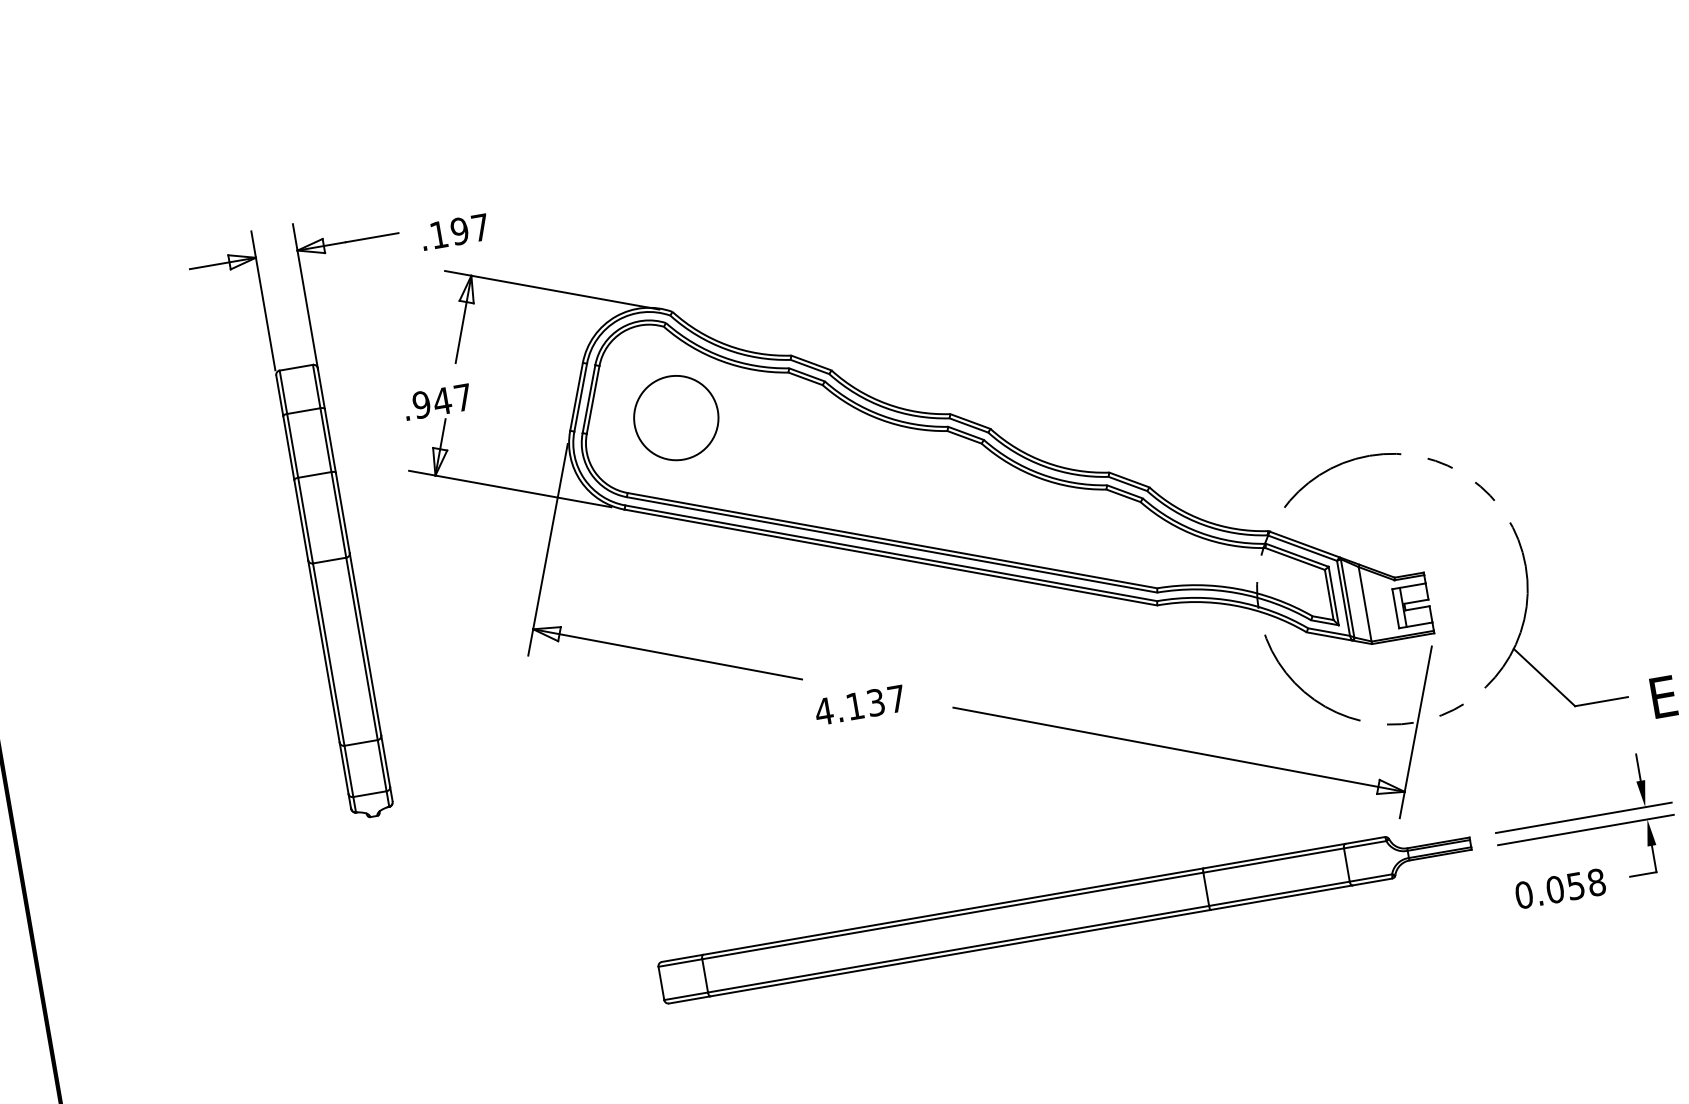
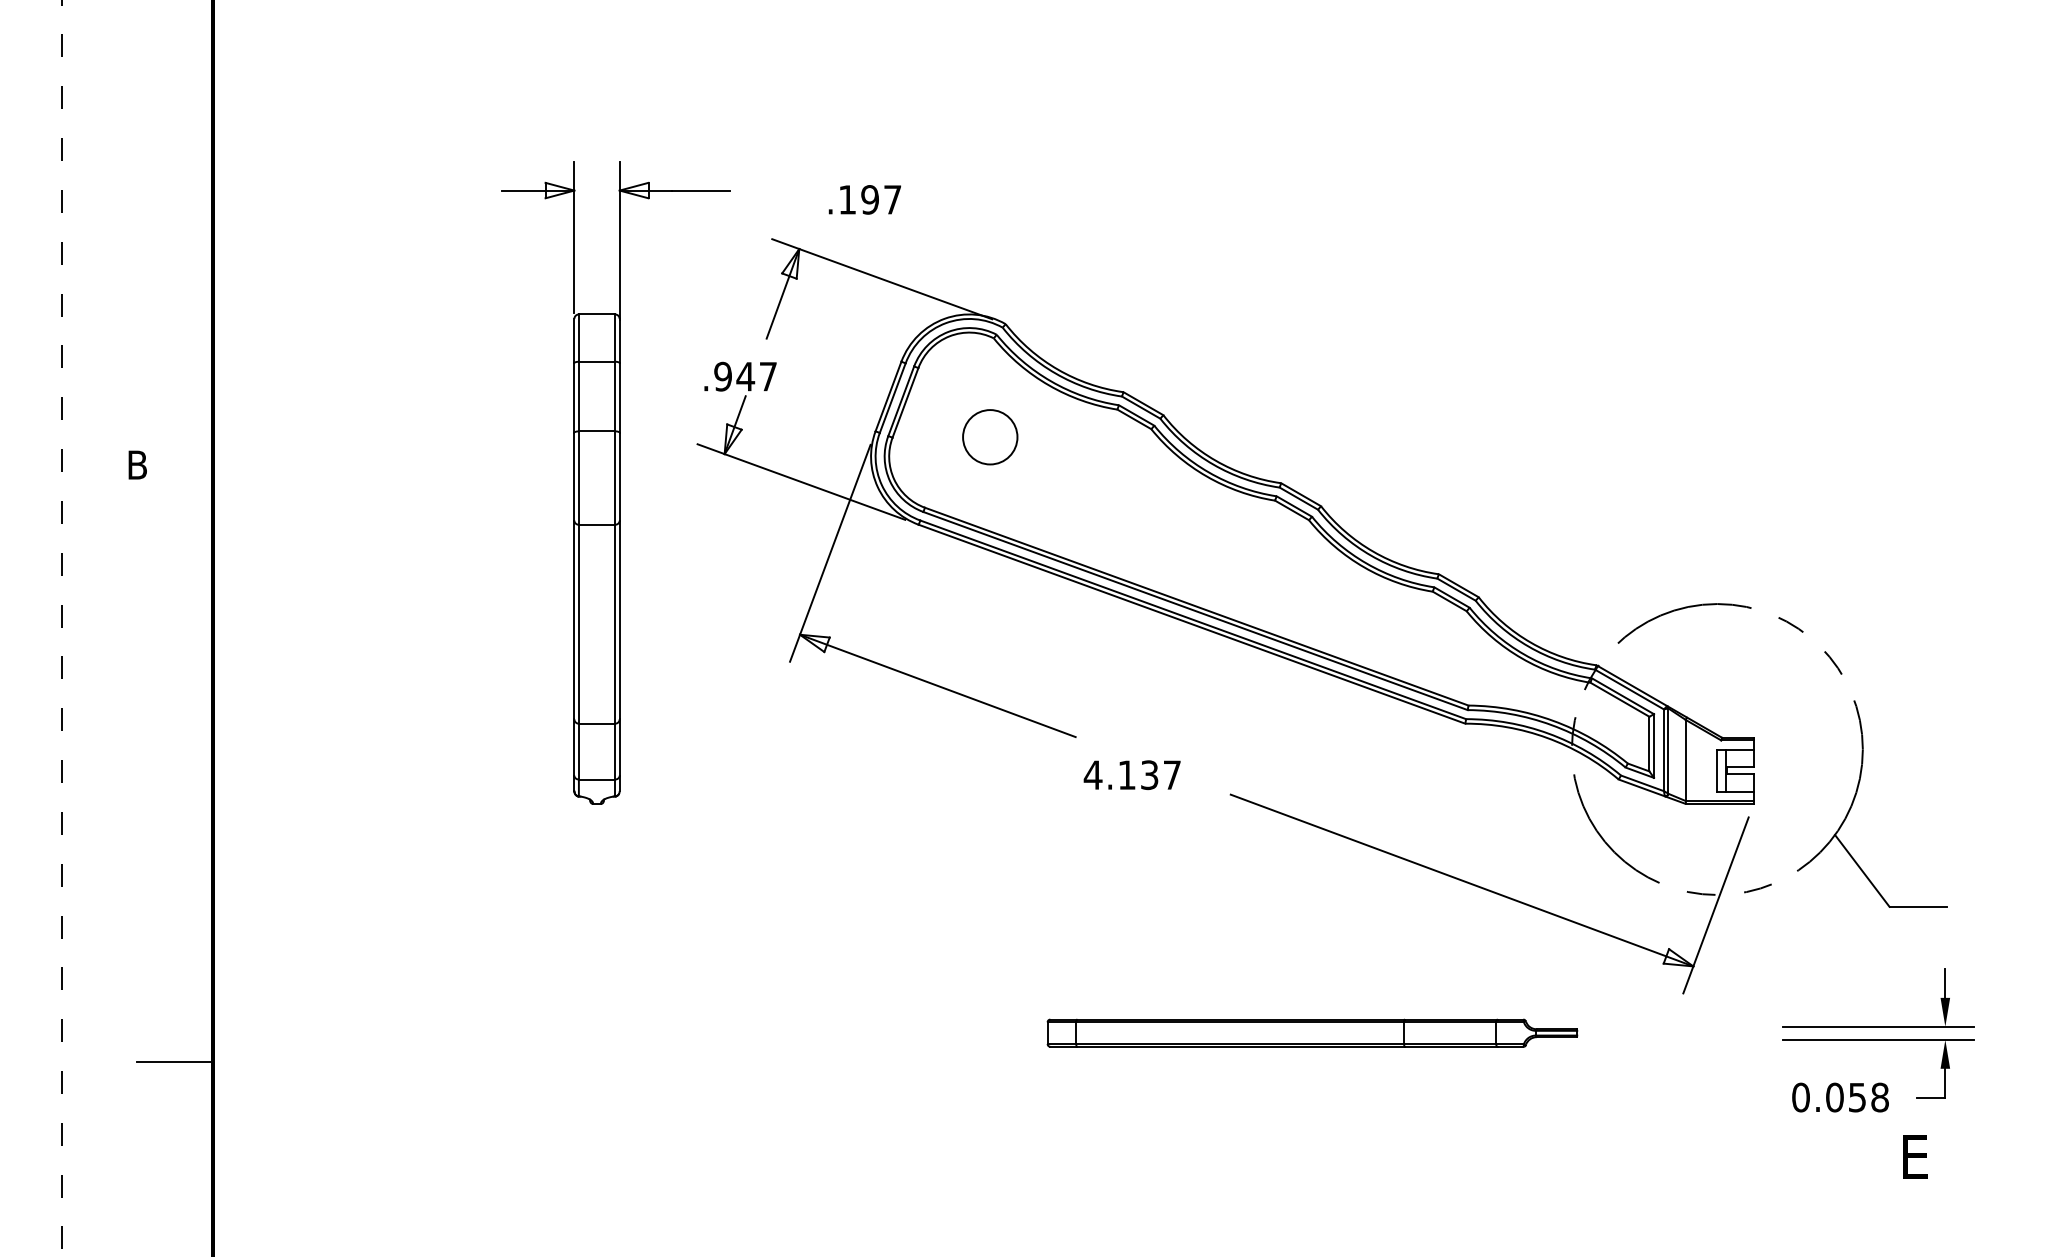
text: (454, 231) -> (864, 199), moved
circle: (675, 417) -> (989, 436), size x0.6
text: (1664, 696) -> (1915, 1156), moved
part: (1066, 912) -> (1312, 1032), size x0.6

